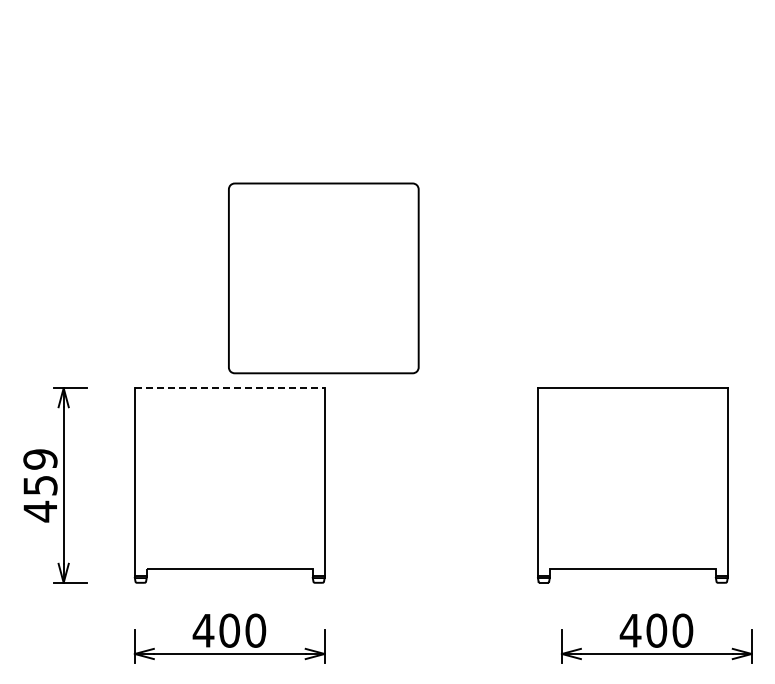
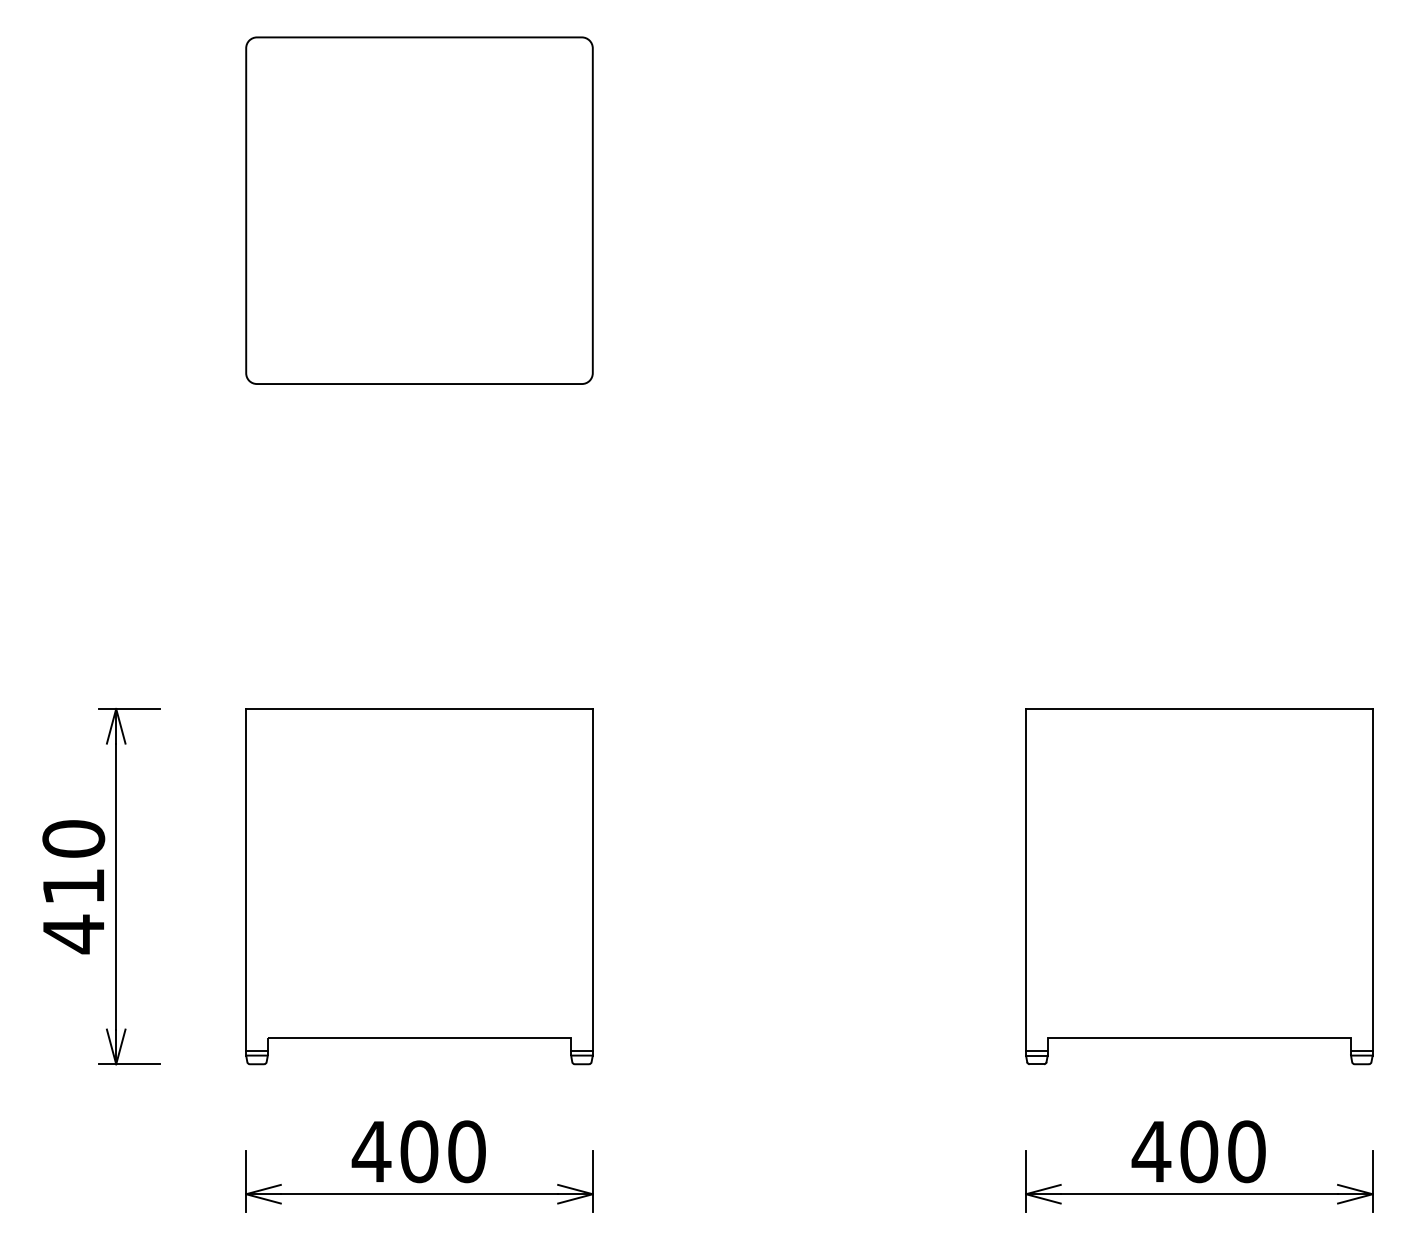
part: (323, 278) -> (418, 210), moved
line: (229, 388) -> (418, 709), dashed -> solid
text: (40, 472) -> (73, 862), 459 -> 410
part: (632, 485) -> (1198, 886), moved

